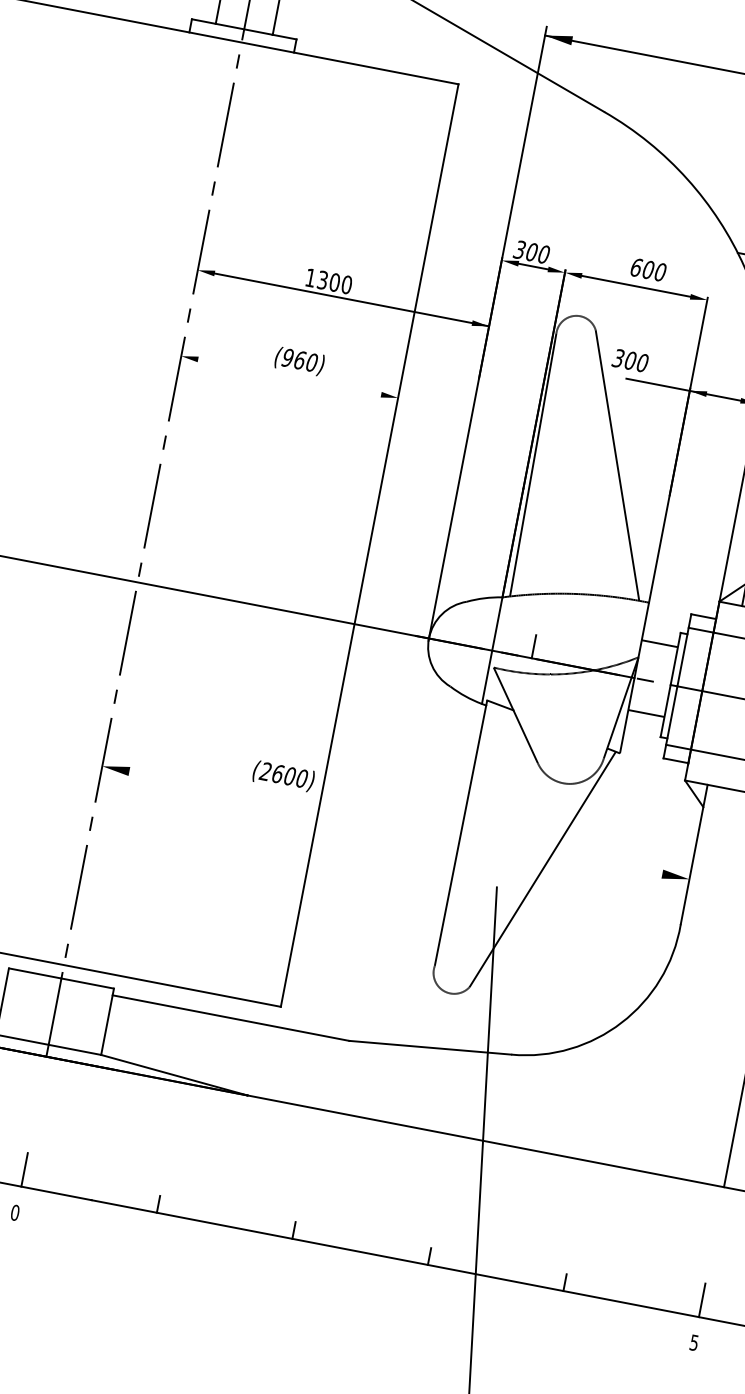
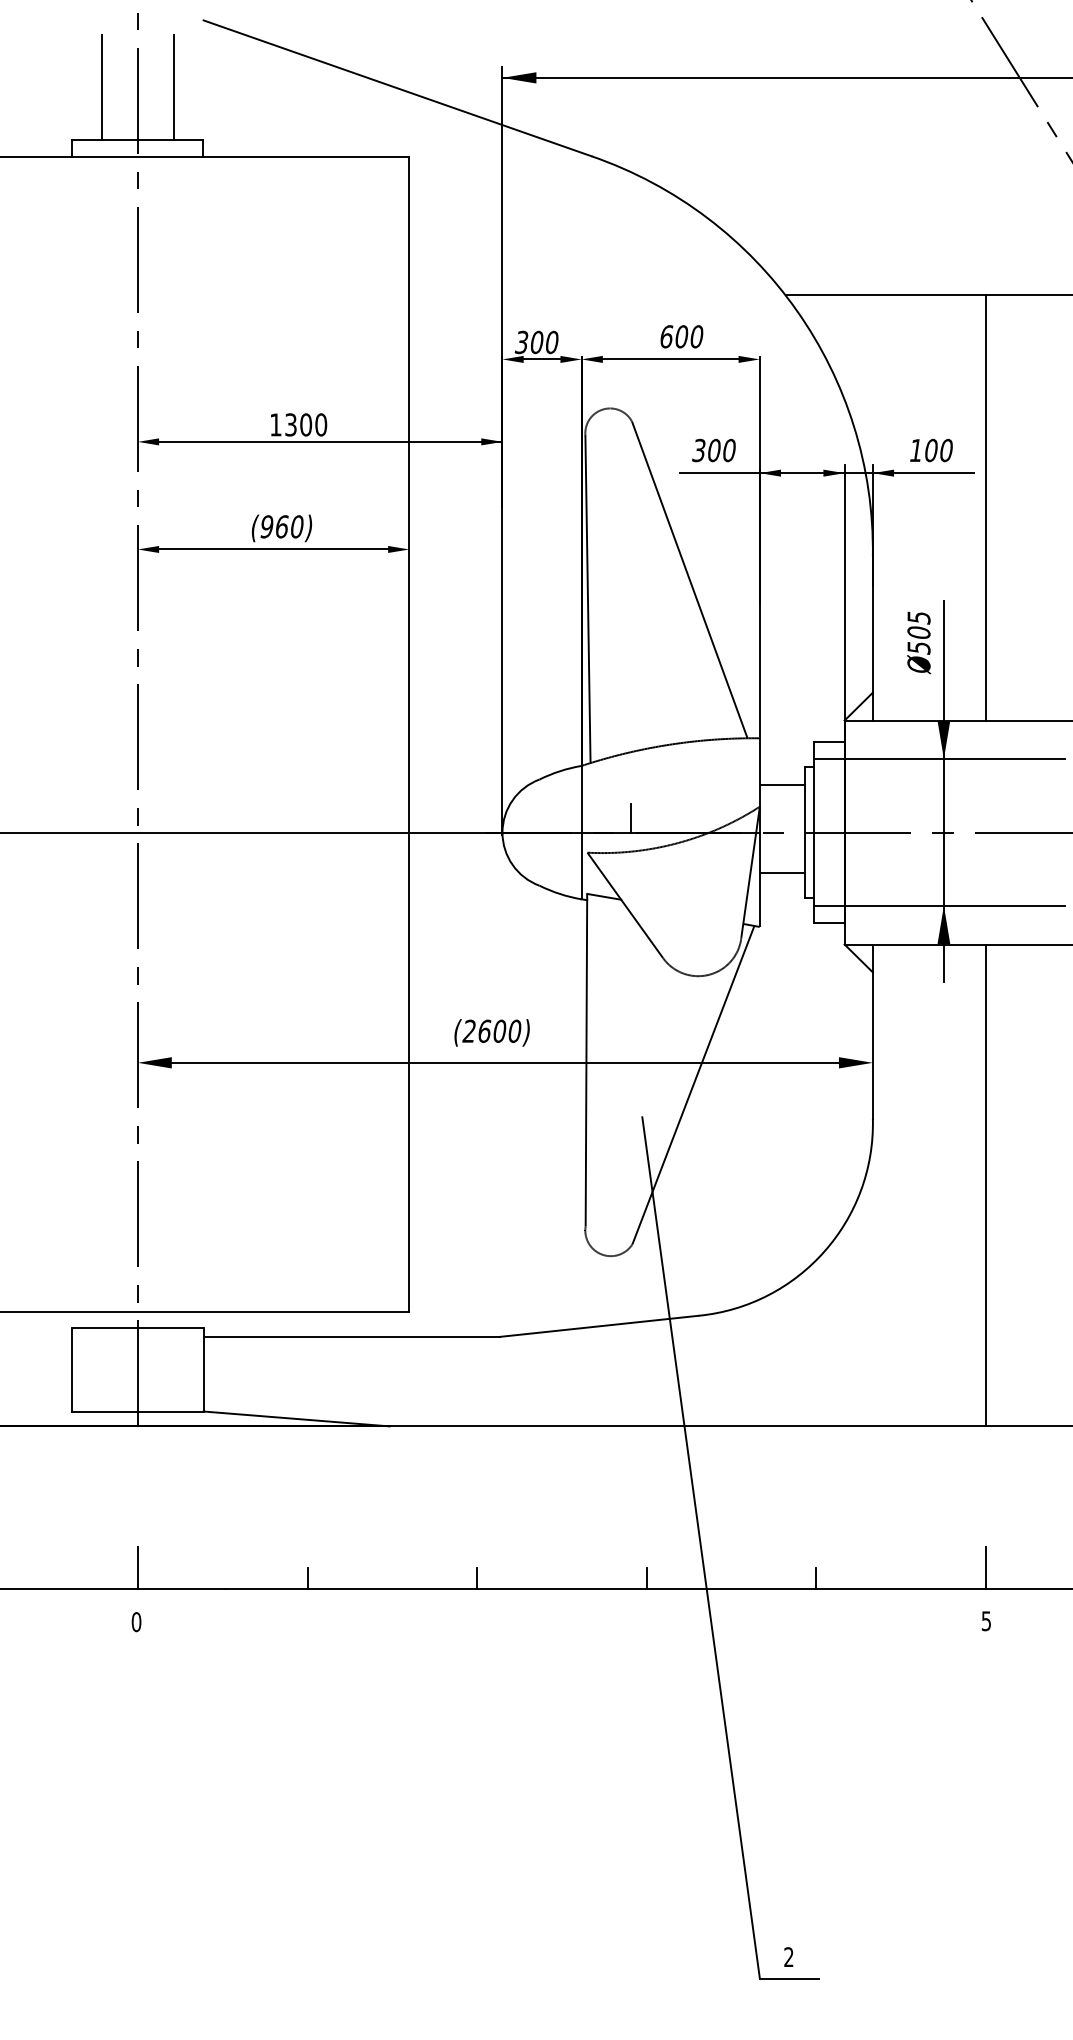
text: (629, 360) -> (713, 450), moved
line: (289, 377) -> (273, 549), added
text: (283, 775) -> (491, 1032), moved
line: (395, 822) -> (504, 1062), added

